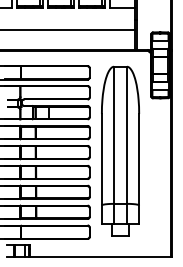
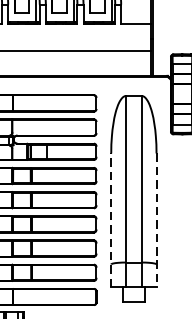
line: (101, 168) -> (110, 219), solid -> dashed
line: (139, 169) -> (156, 220), solid -> dashed

